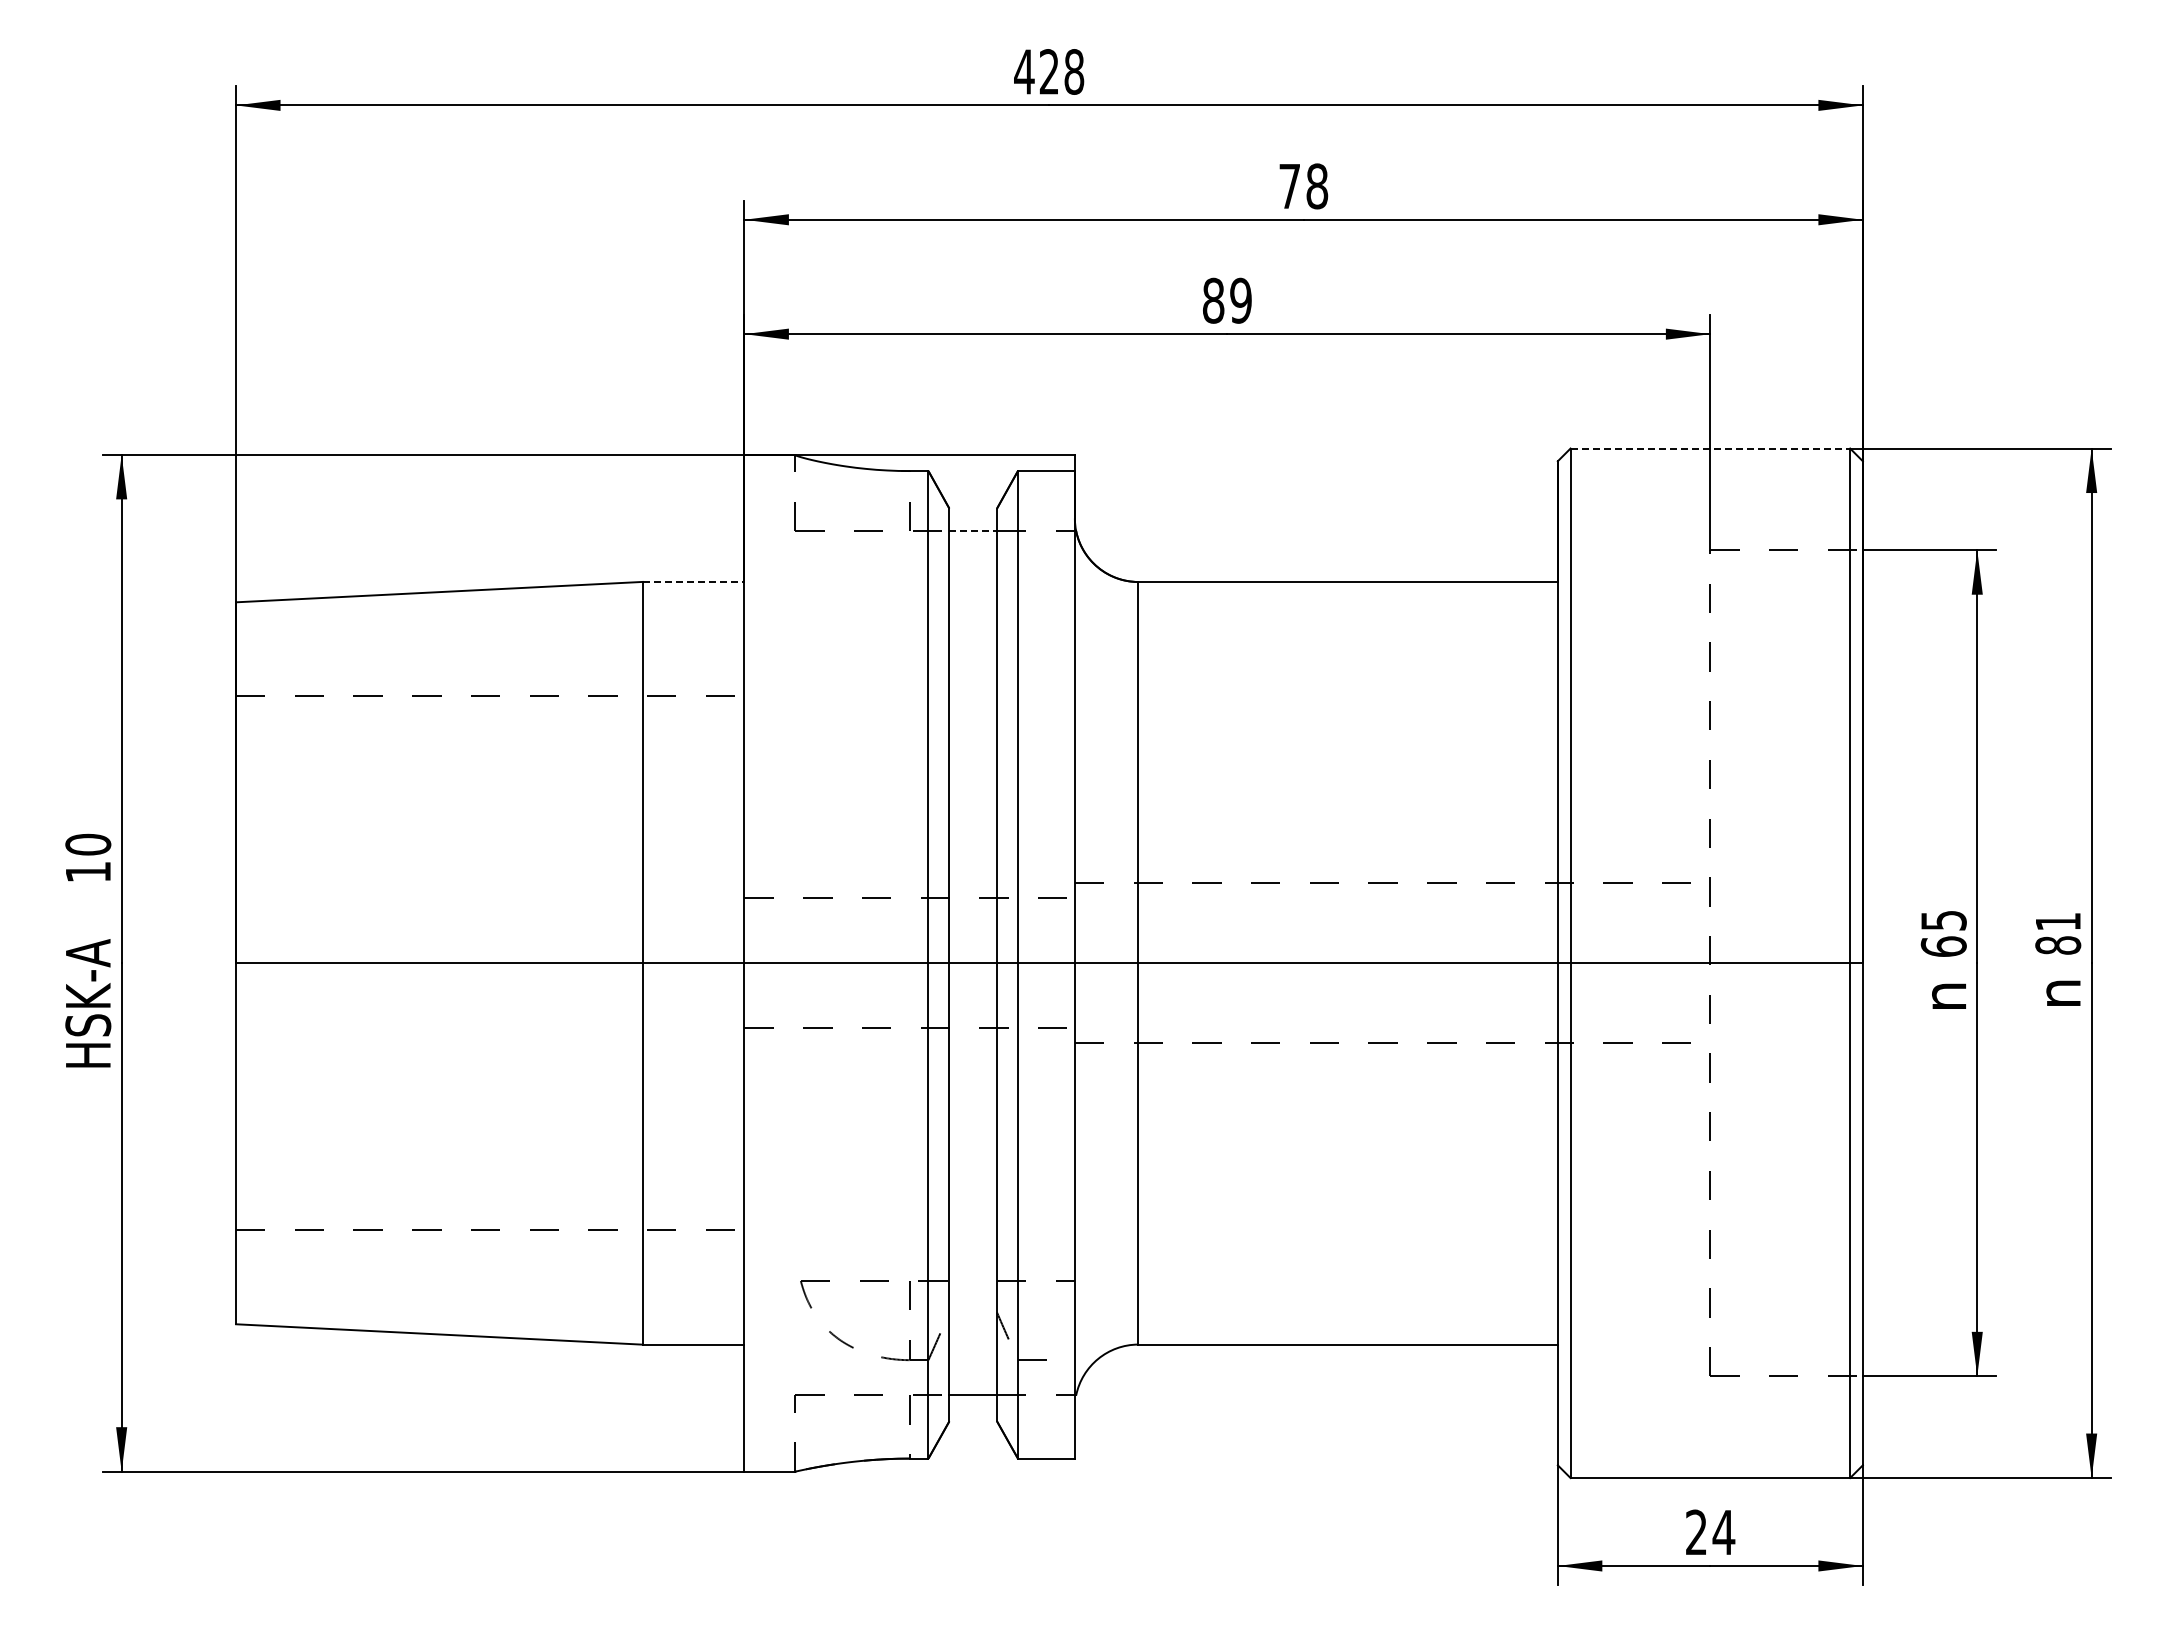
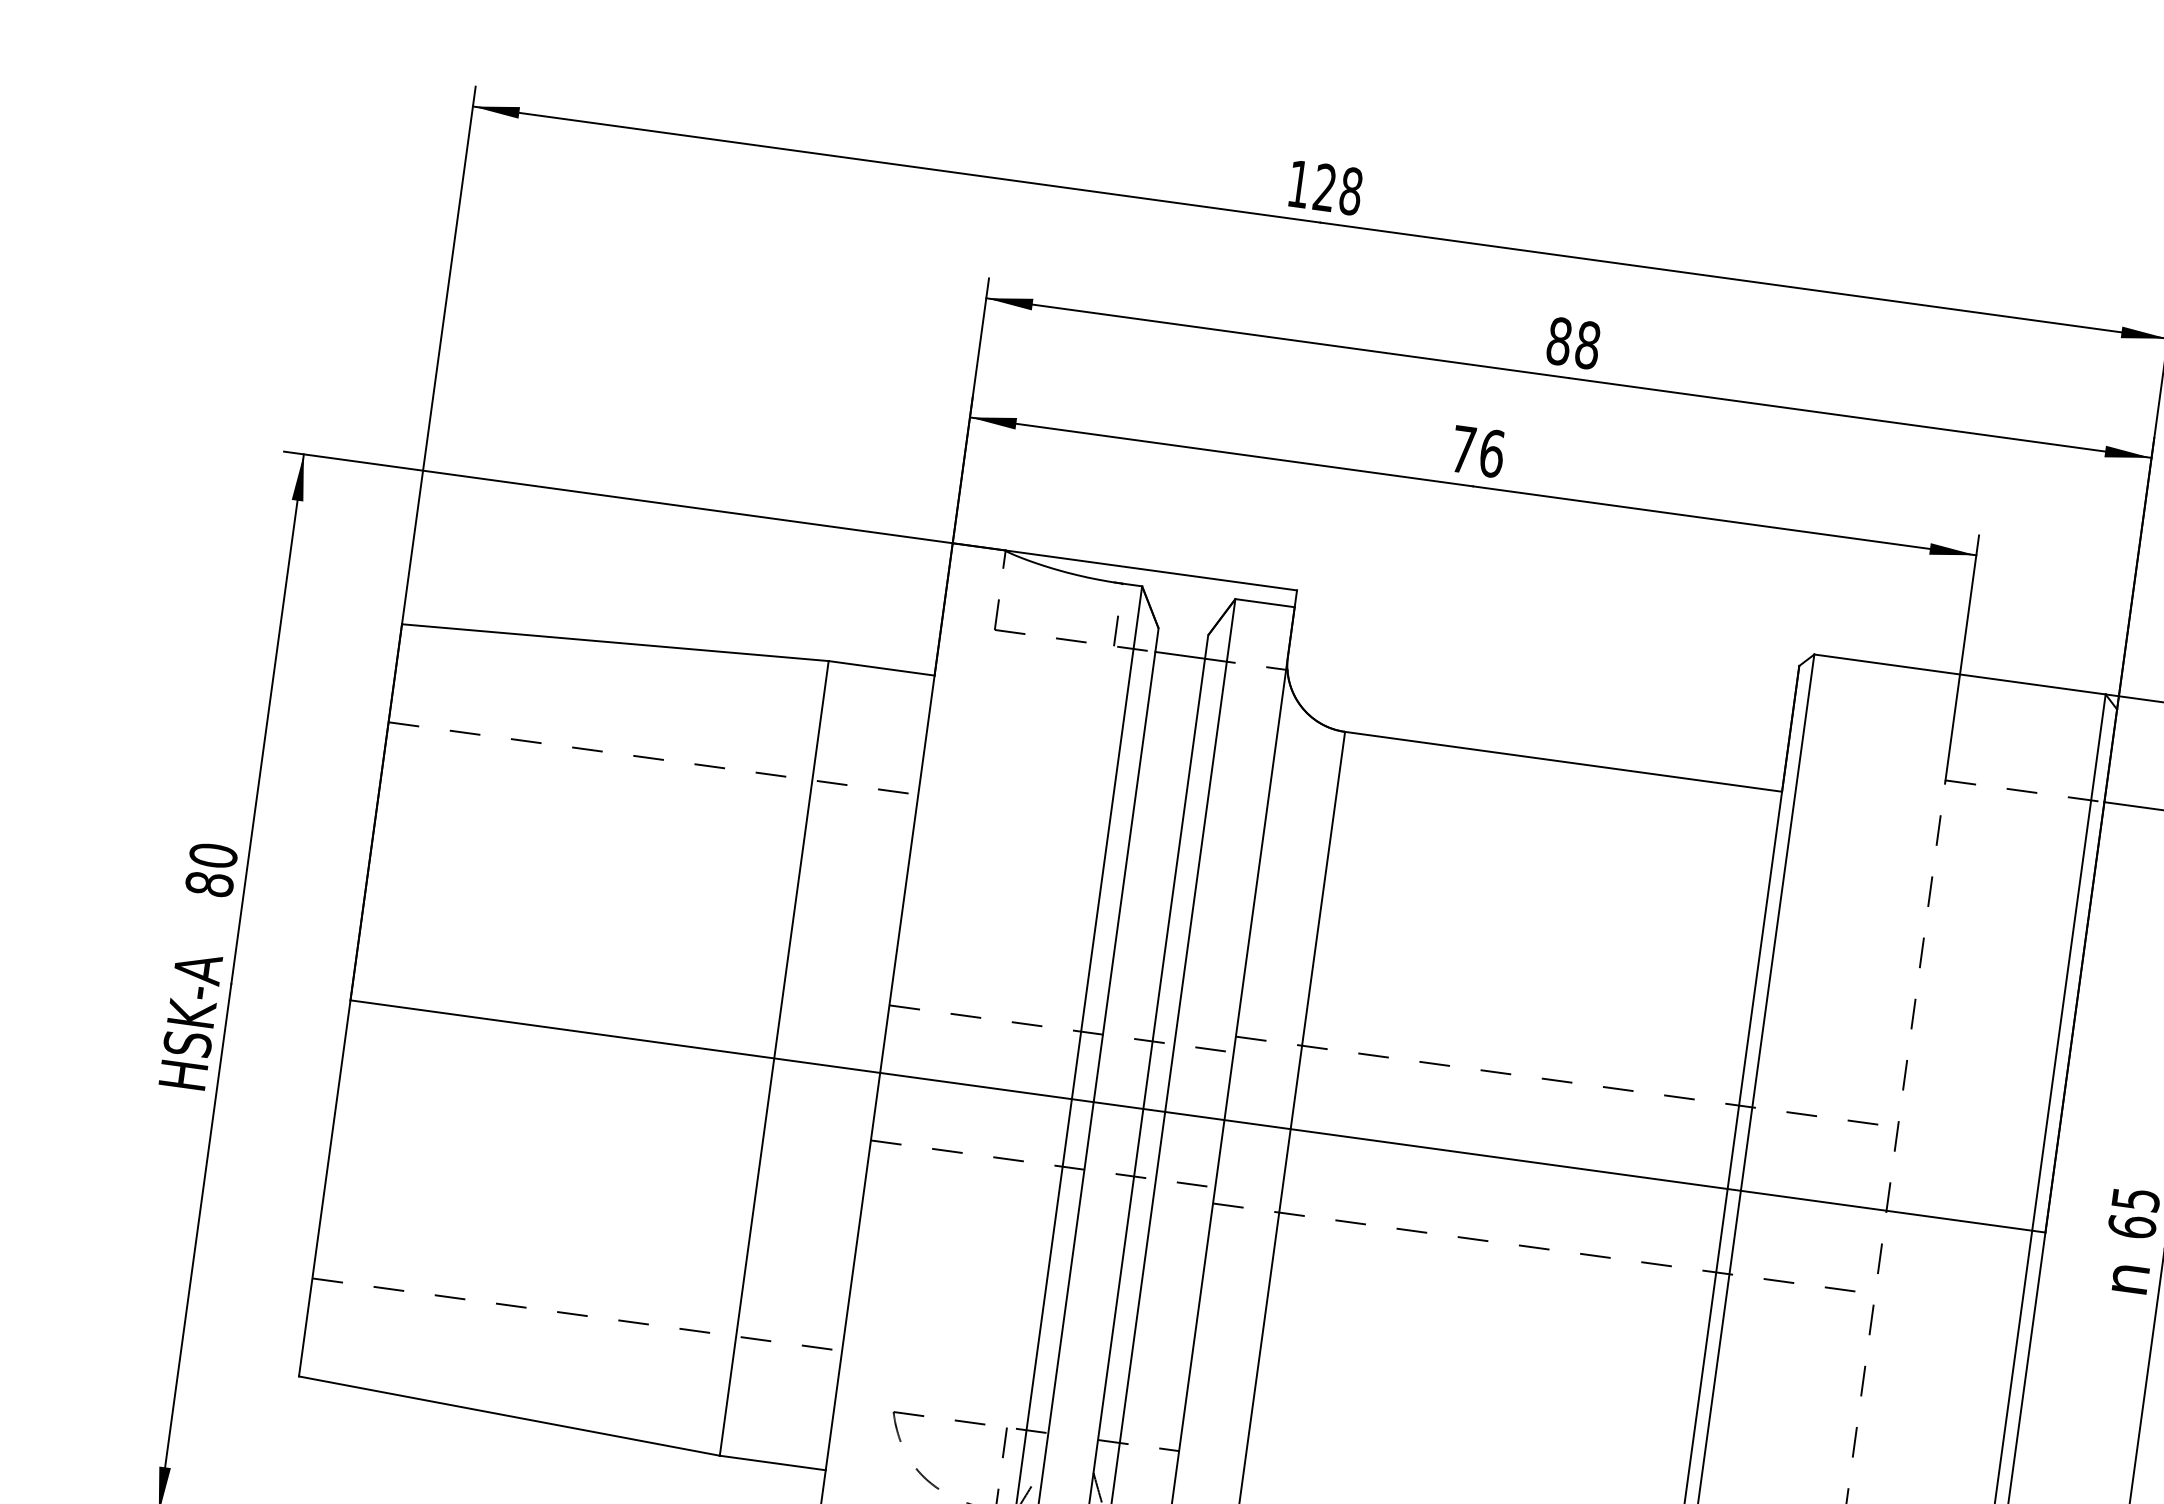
text: (1024, 71) -> (1299, 183), 428 -> 128
text: (1289, 186) -> (1558, 341), 78 -> 88
text: (1227, 300) -> (1478, 451), 89 -> 76
line: (1710, 448) -> (1960, 674), dashed -> solid
line: (973, 531) -> (1180, 655), dashed -> solid
line: (693, 581) -> (881, 667), dashed -> solid
text: (88, 871) -> (209, 883), 10 -> 80

